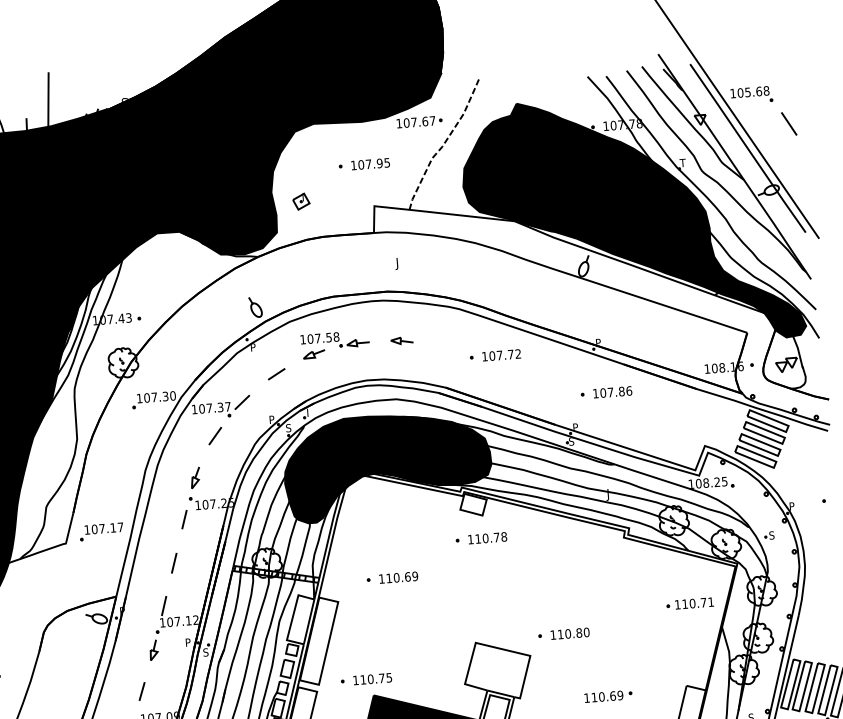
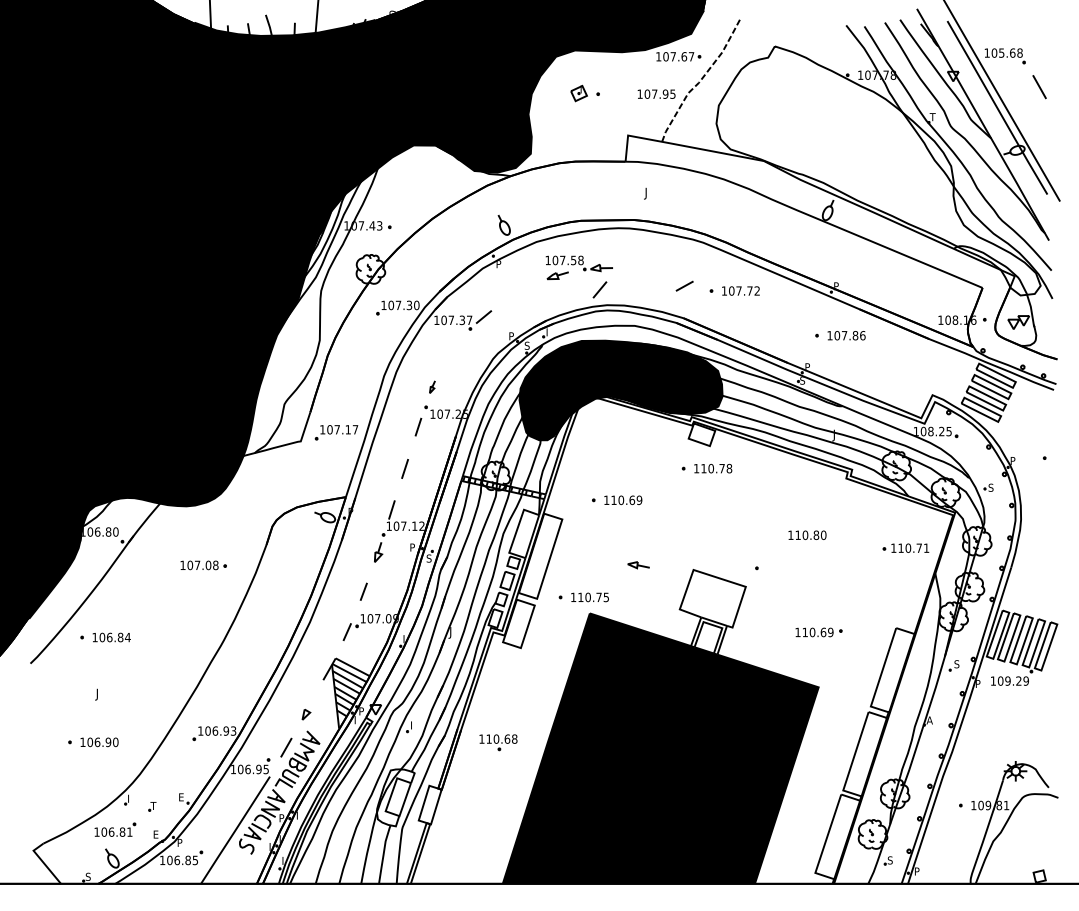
text: (370, 163) -> (656, 93), moved
part: (300, 201) -> (578, 93), moved
fill: (631, 221) -> (878, 170), removed
part: (401, 341) -> (638, 565), moved
line: (276, 373) -> (684, 285), moved
line: (214, 435) -> (599, 289), moved
part: (195, 477) -> (432, 386), size x0.6
text: (570, 632) -> (807, 534), moved

